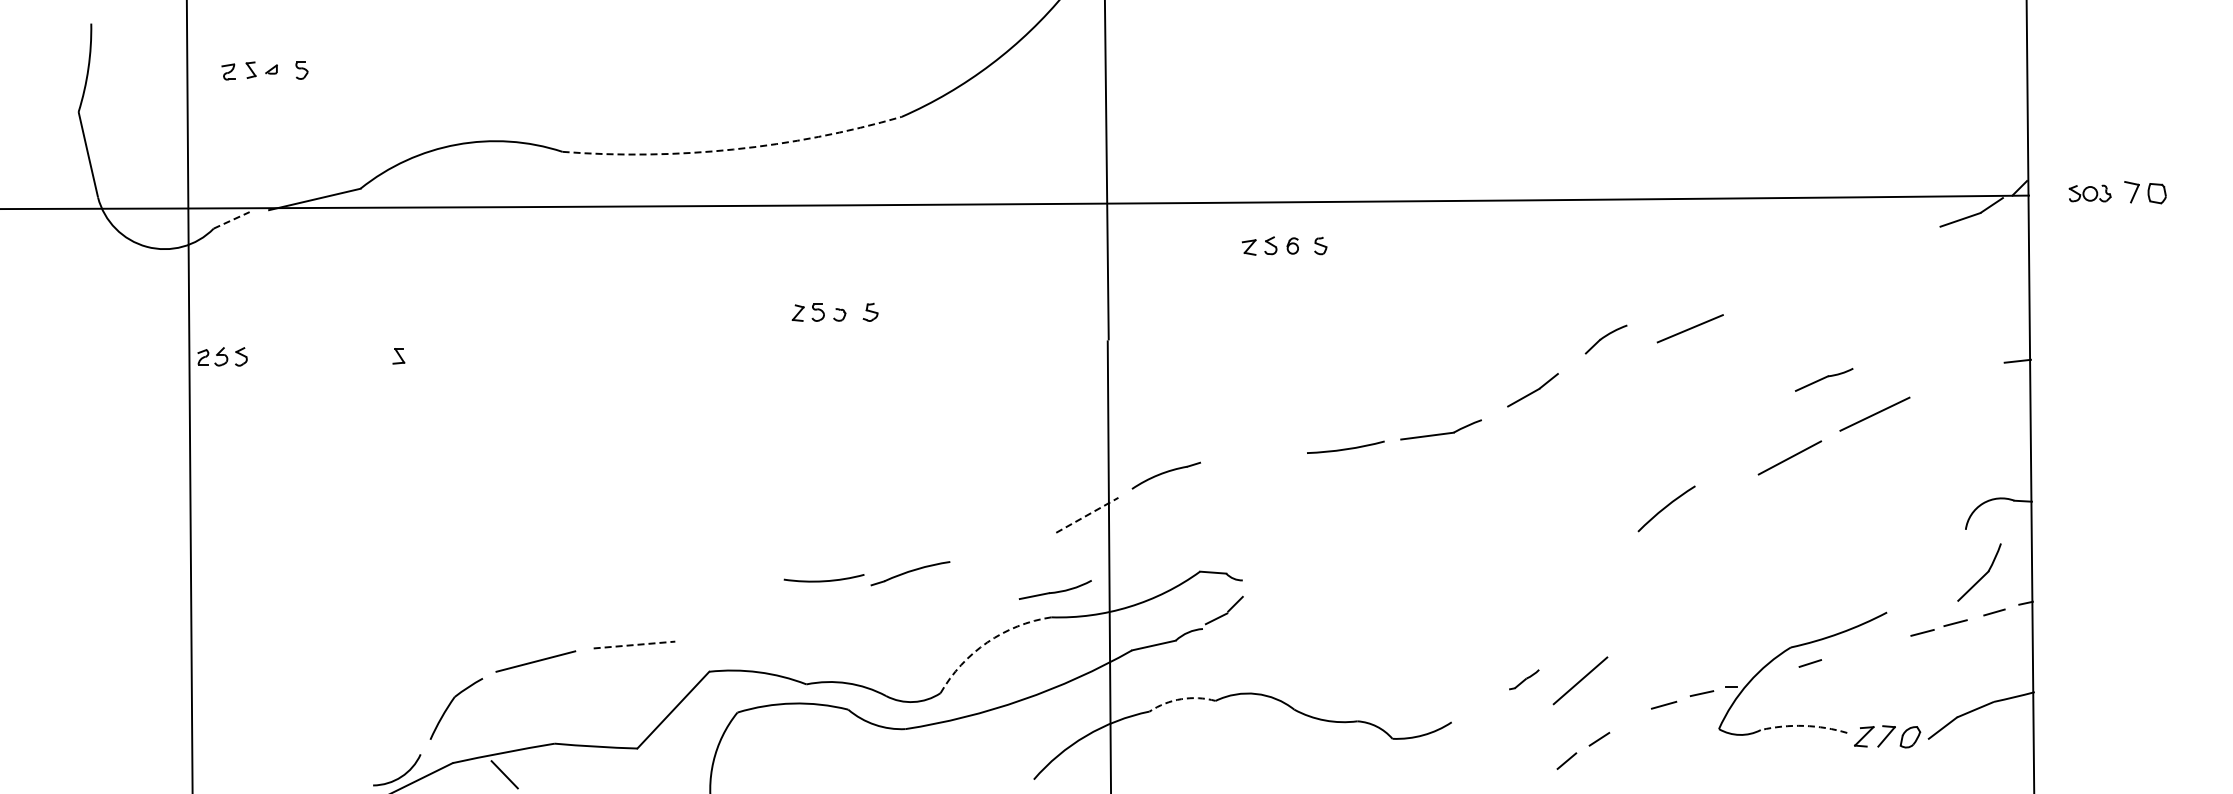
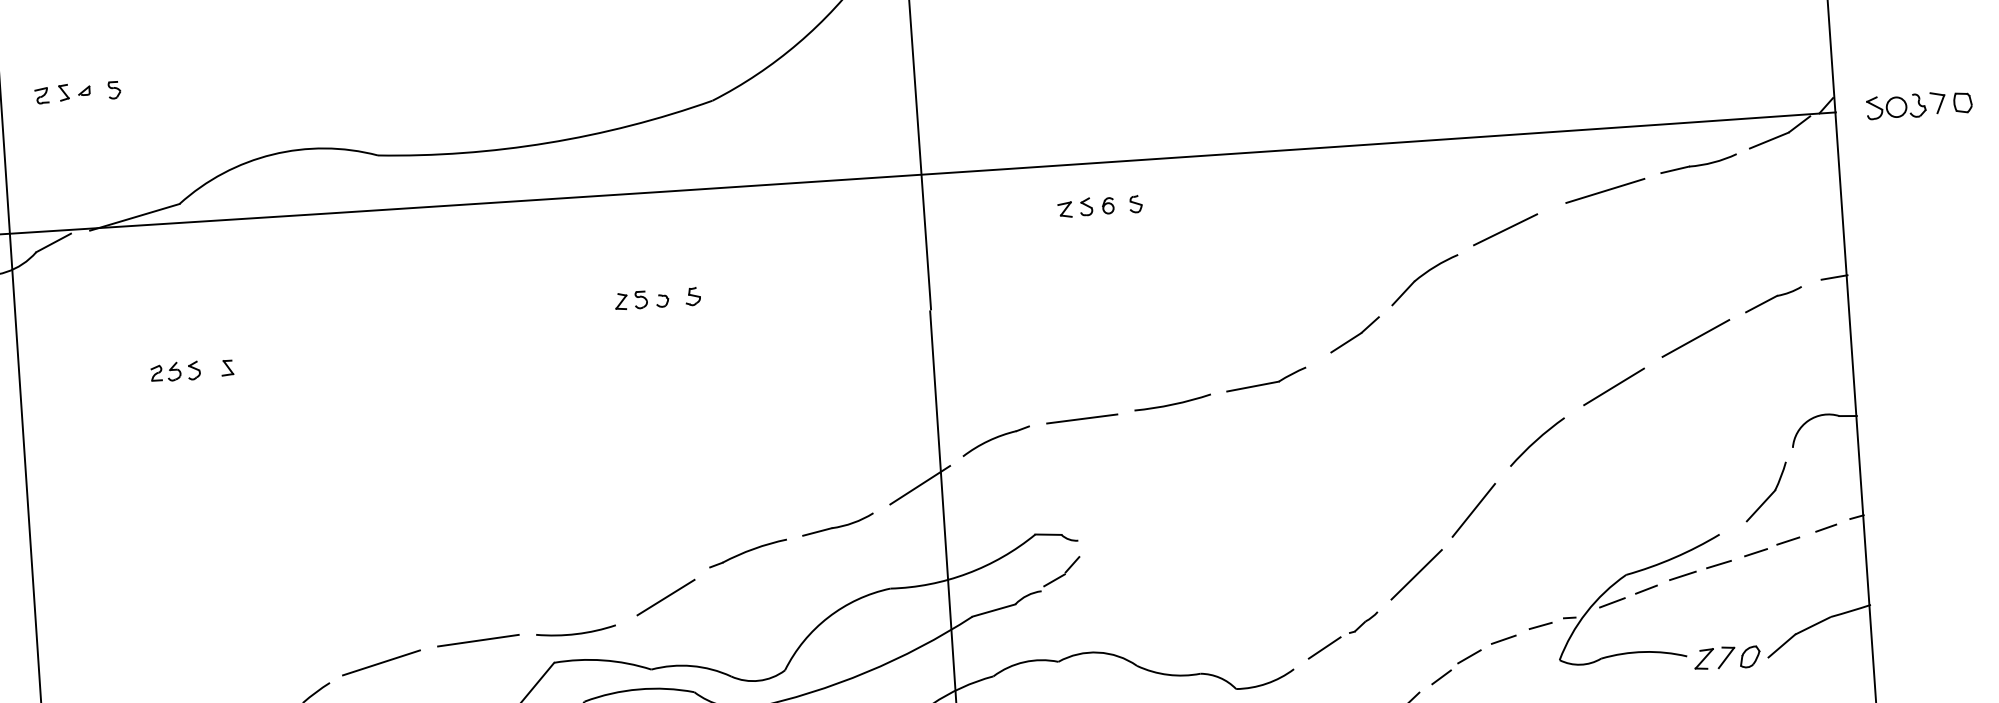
arc: (733, 149) -> (547, 143), dashed -> solid
part: (2090, 193) -> (1896, 106), size x1.43
line: (231, 220) -> (53, 243), dashed -> solid
part: (1887, 238) -> (1697, 163), added
line: (1792, 260) -> (1605, 190), added
line: (1689, 328) -> (1504, 229), moved
part: (1606, 339) -> (1425, 280), size x1.67
part: (222, 356) -> (175, 371), moved
part: (1823, 379) -> (1772, 299), moved
line: (1253, 458) -> (1081, 419), added
arc: (1666, 507) -> (1537, 440), moved
line: (1087, 515) -> (920, 485), dashed -> solid
part: (1979, 572) -> (1766, 491), moved
line: (1641, 573) -> (1473, 510), added
arc: (823, 580) -> (575, 633), moved
part: (1054, 589) -> (837, 524), moved
line: (825, 612) -> (666, 597), added
arc: (987, 642) -> (828, 617), dashed -> solid
line: (1884, 642) -> (1718, 564), added
line: (634, 645) -> (478, 641), dashed -> solid
line: (1847, 651) -> (1682, 575), added
line: (1774, 674) -> (1611, 602), added
line: (1580, 680) -> (1416, 574), moved
arc: (1181, 699) -> (1024, 662), dashed -> solid
line: (1483, 702) -> (1324, 647), added
line: (1628, 720) -> (1469, 656), added
arc: (1804, 725) -> (1644, 651), dashed -> solid

